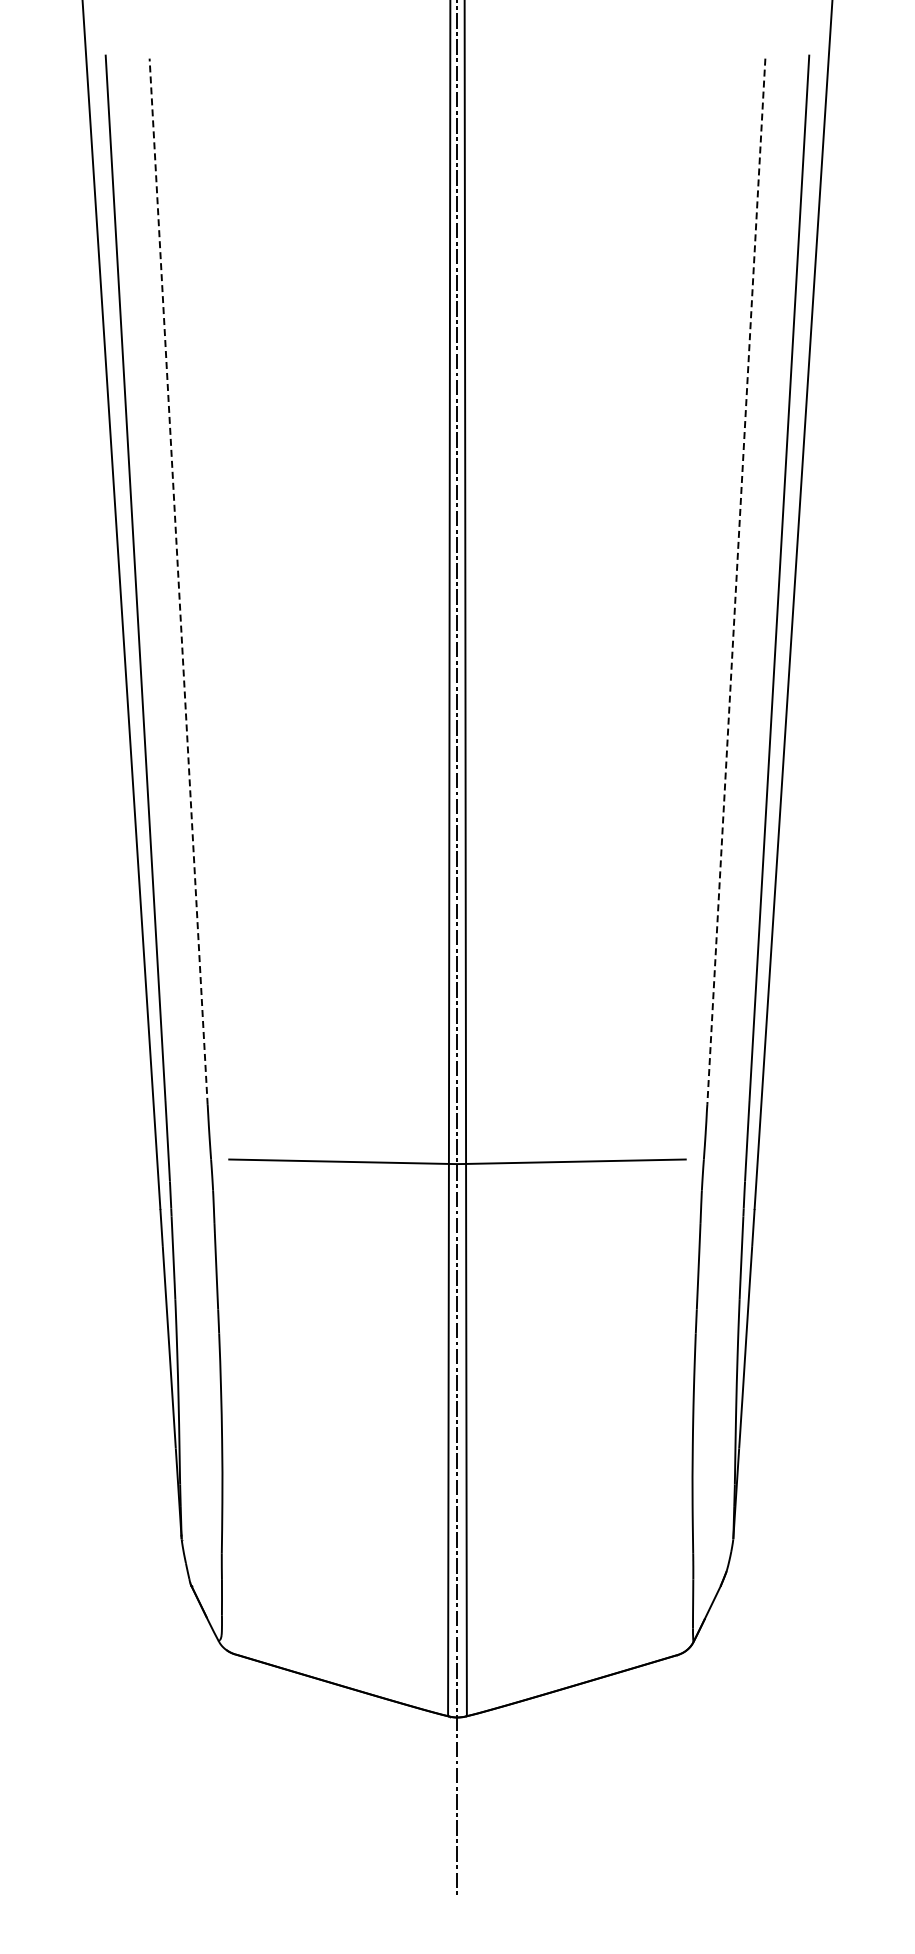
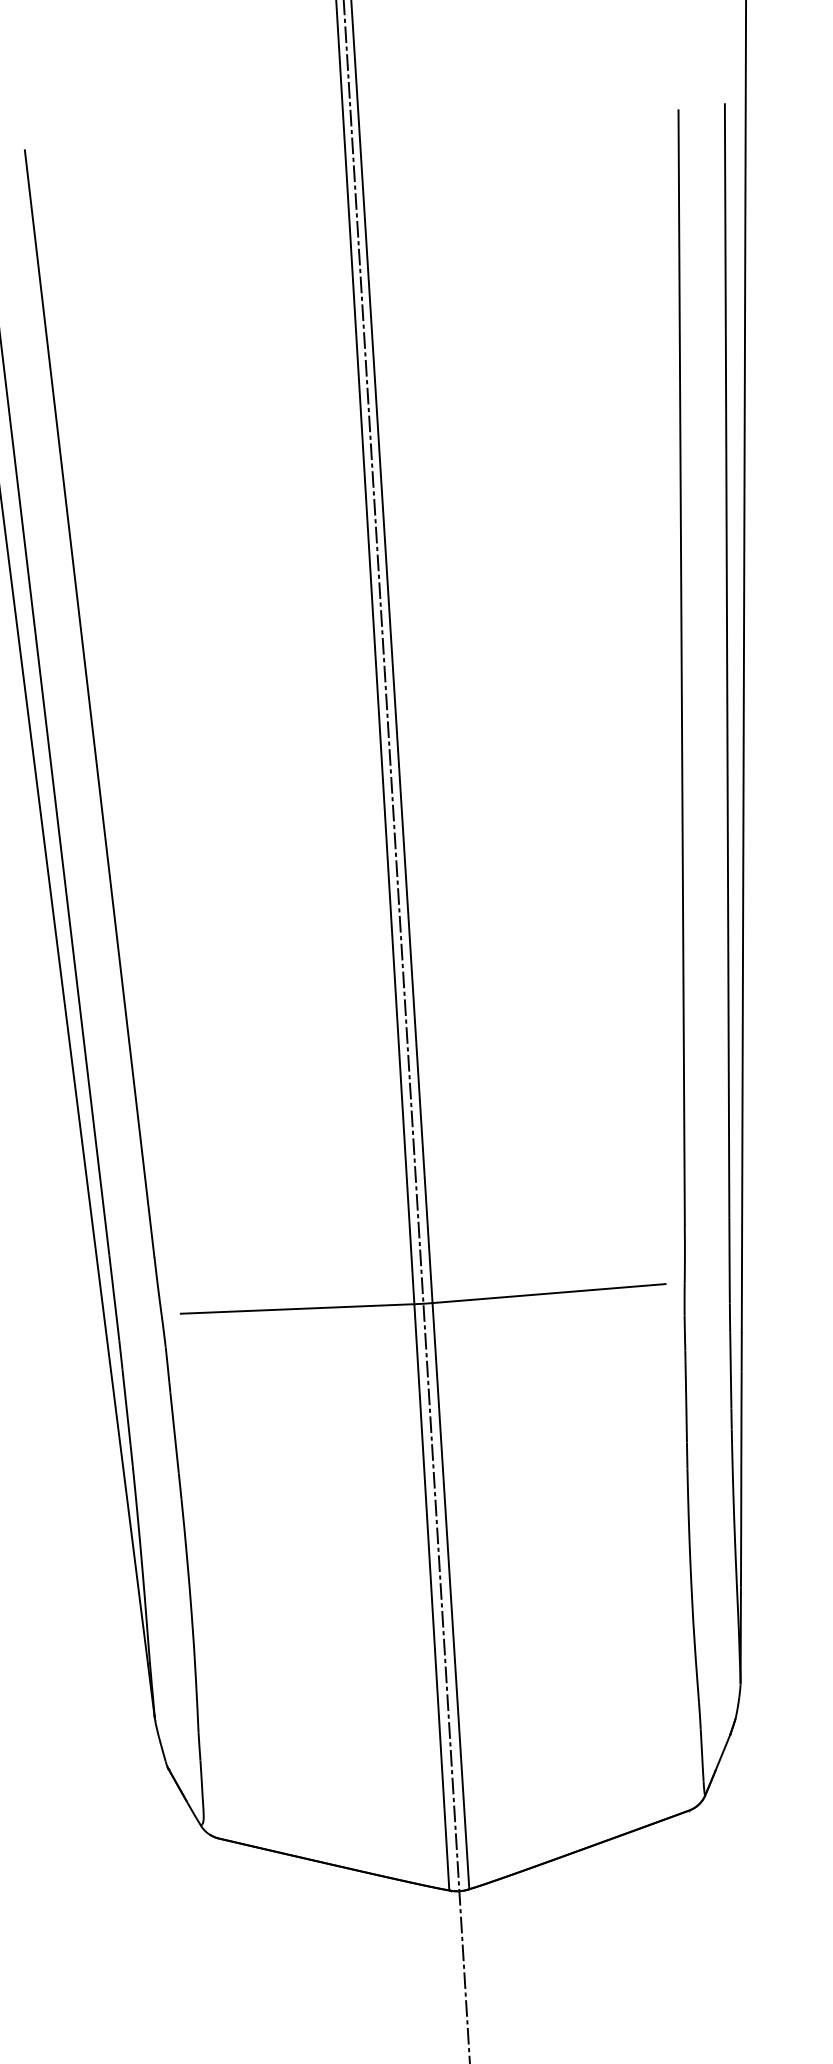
line: (178, 581) -> (89, 703), dashed -> solid
line: (736, 581) -> (681, 667), dashed -> solid

